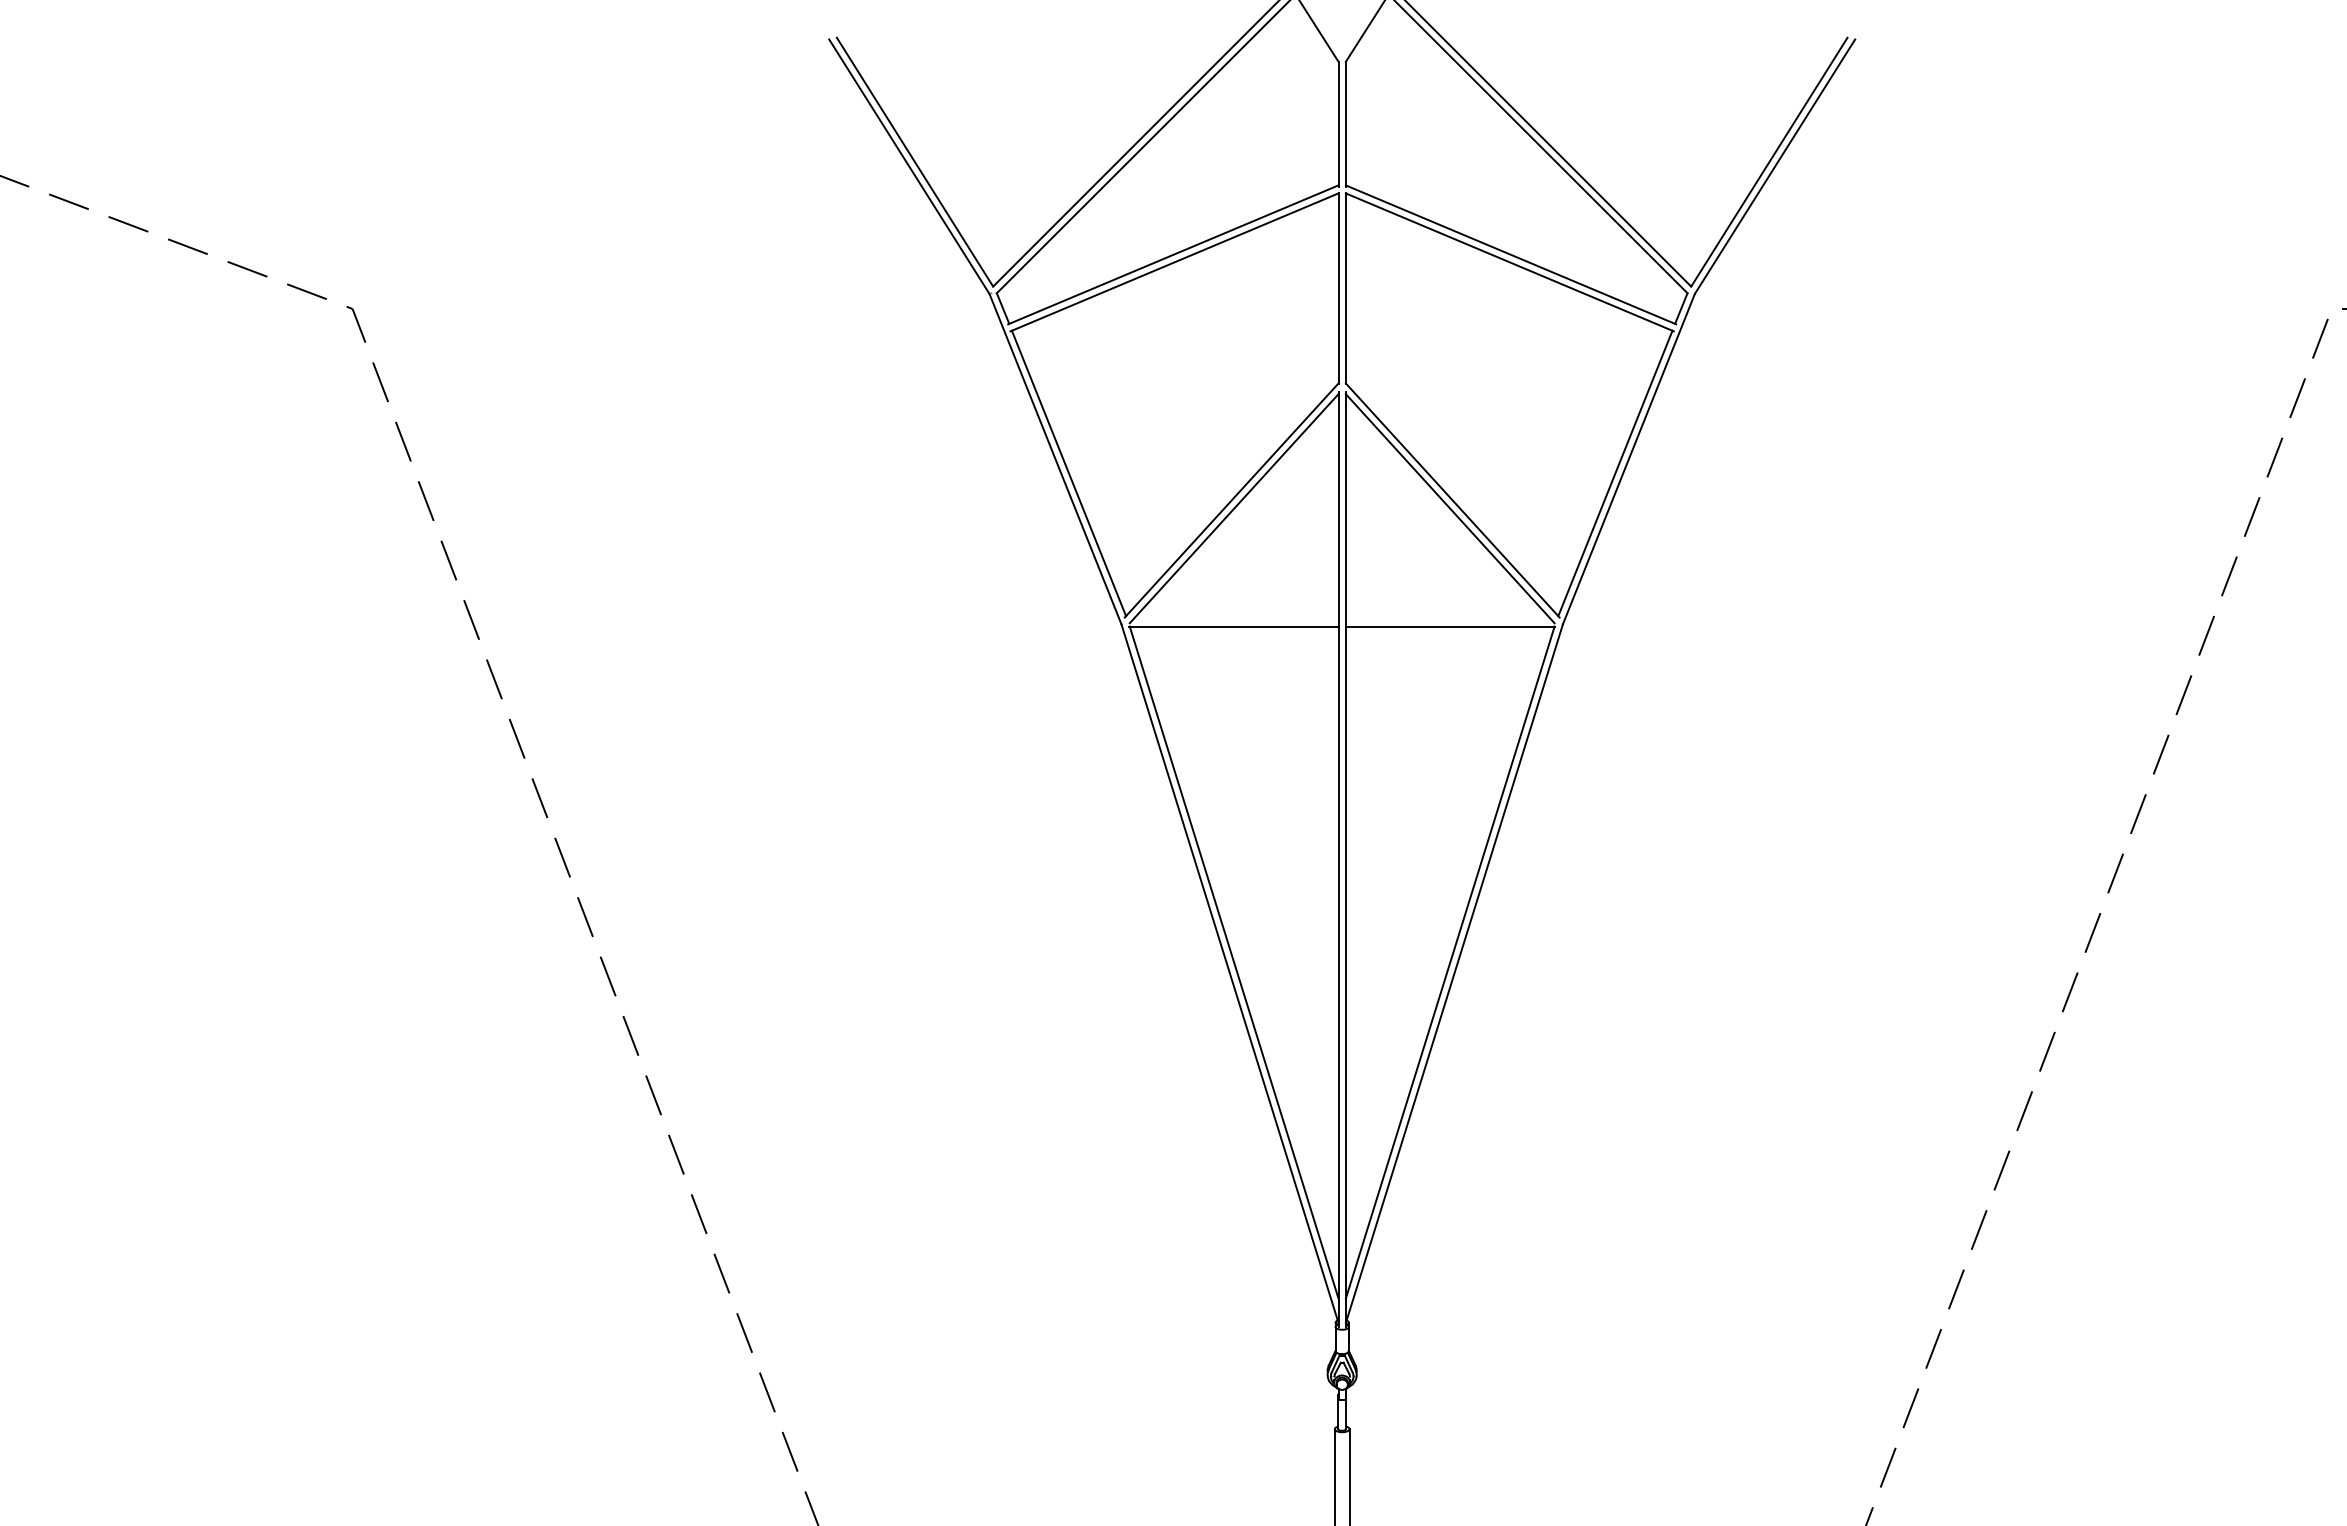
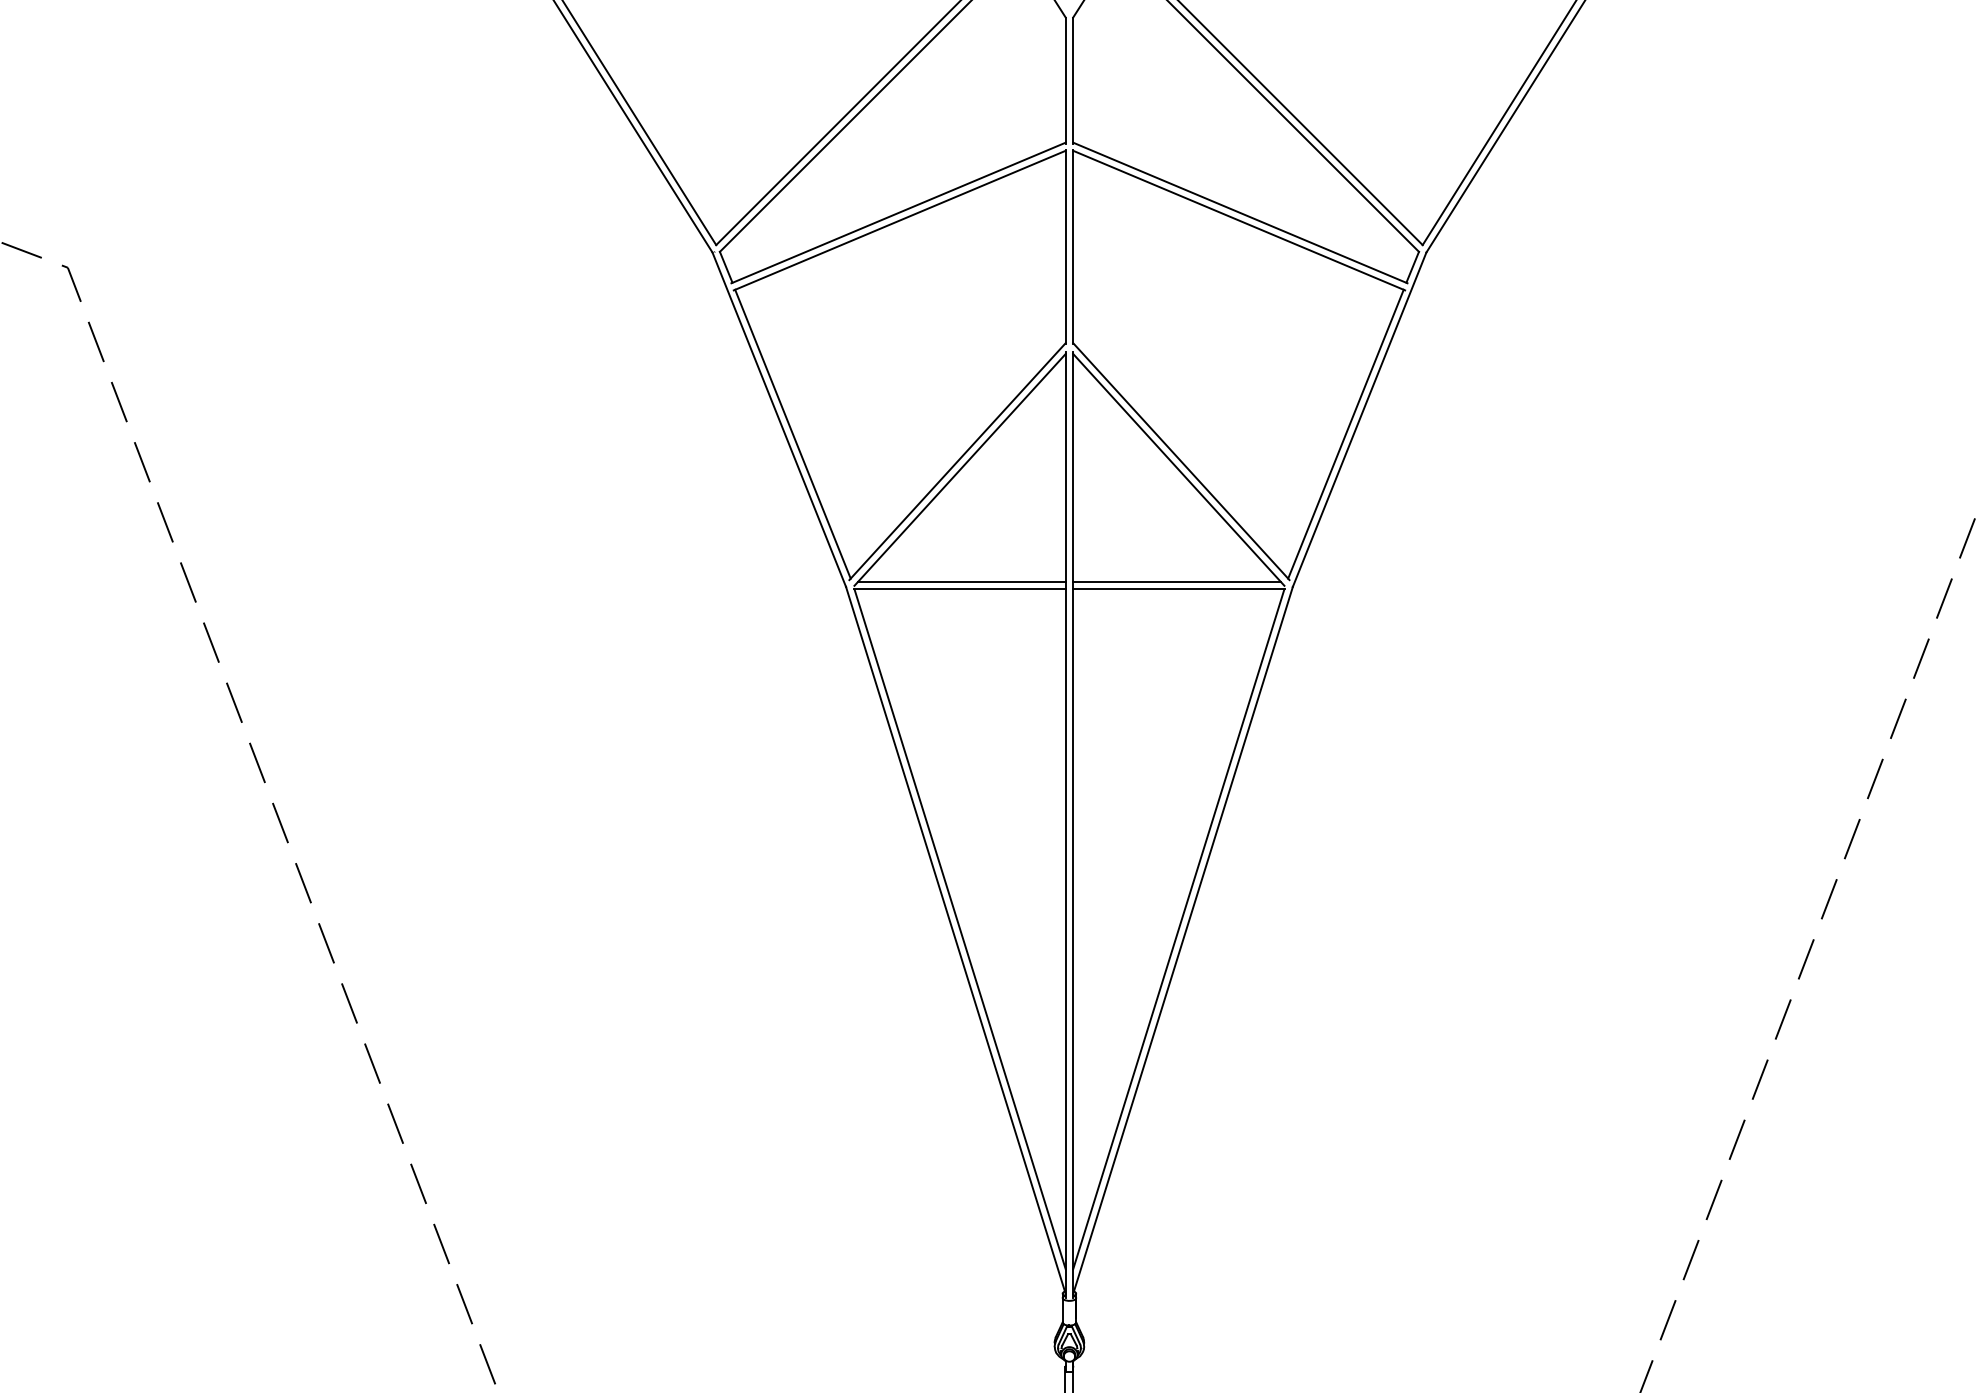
line: (1235, 619) -> (961, 582), added
line: (1448, 619) -> (1177, 582), added

